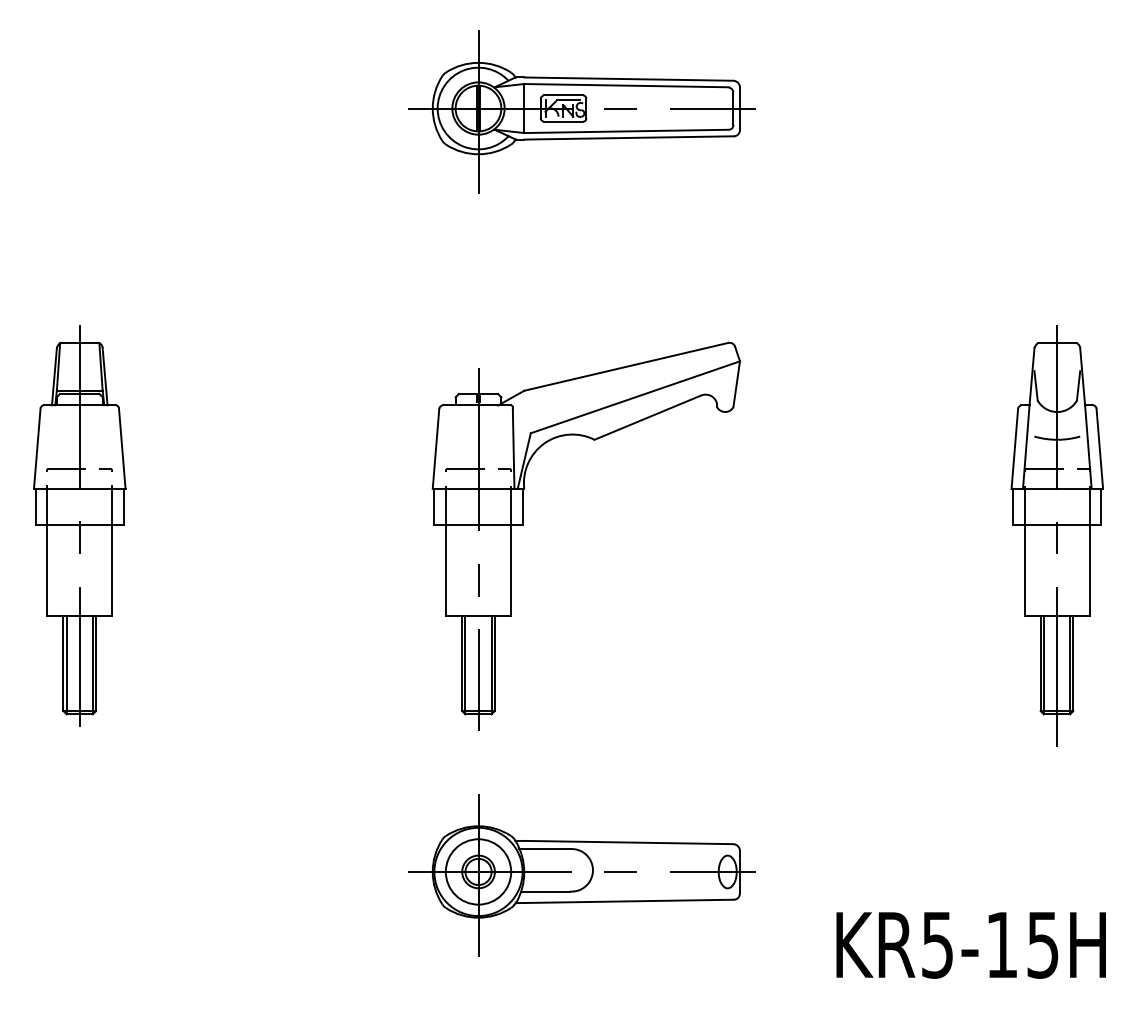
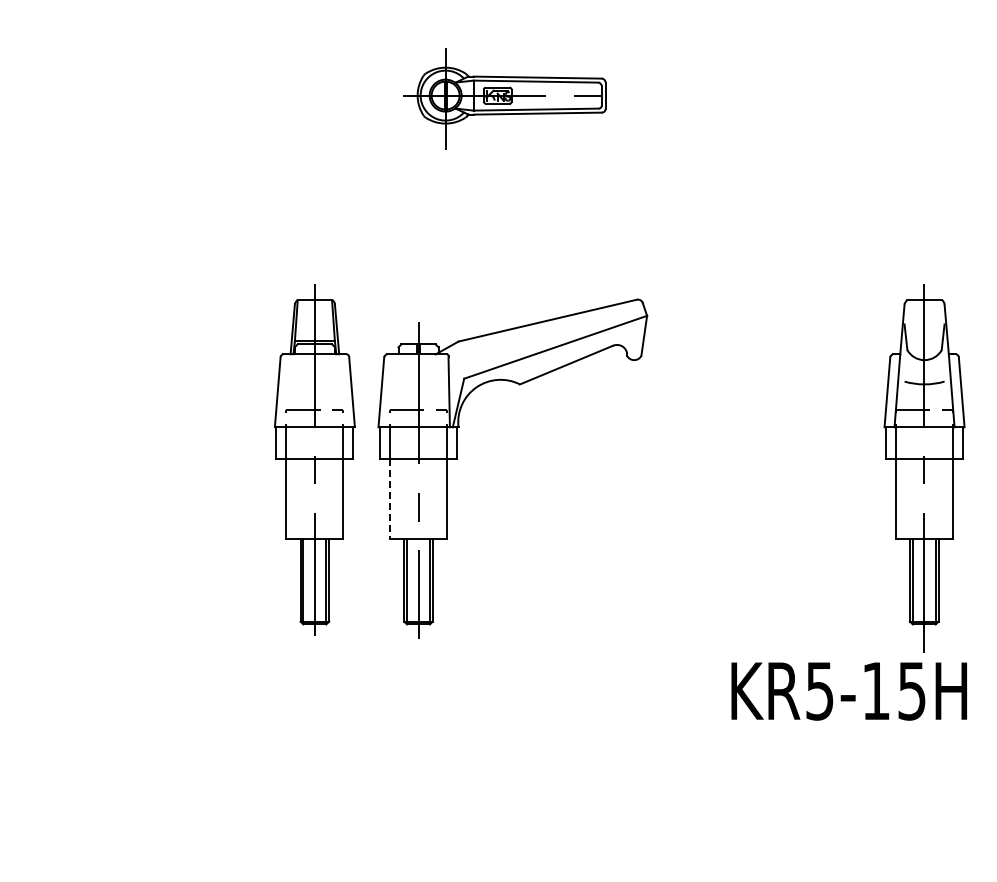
part: (581, 111) -> (508, 97), size x0.7
part: (79, 525) -> (314, 459), moved
line: (445, 571) -> (389, 499), solid -> dashed
part: (581, 875) -> (508, 765), removed
text: (970, 945) -> (848, 691), moved

